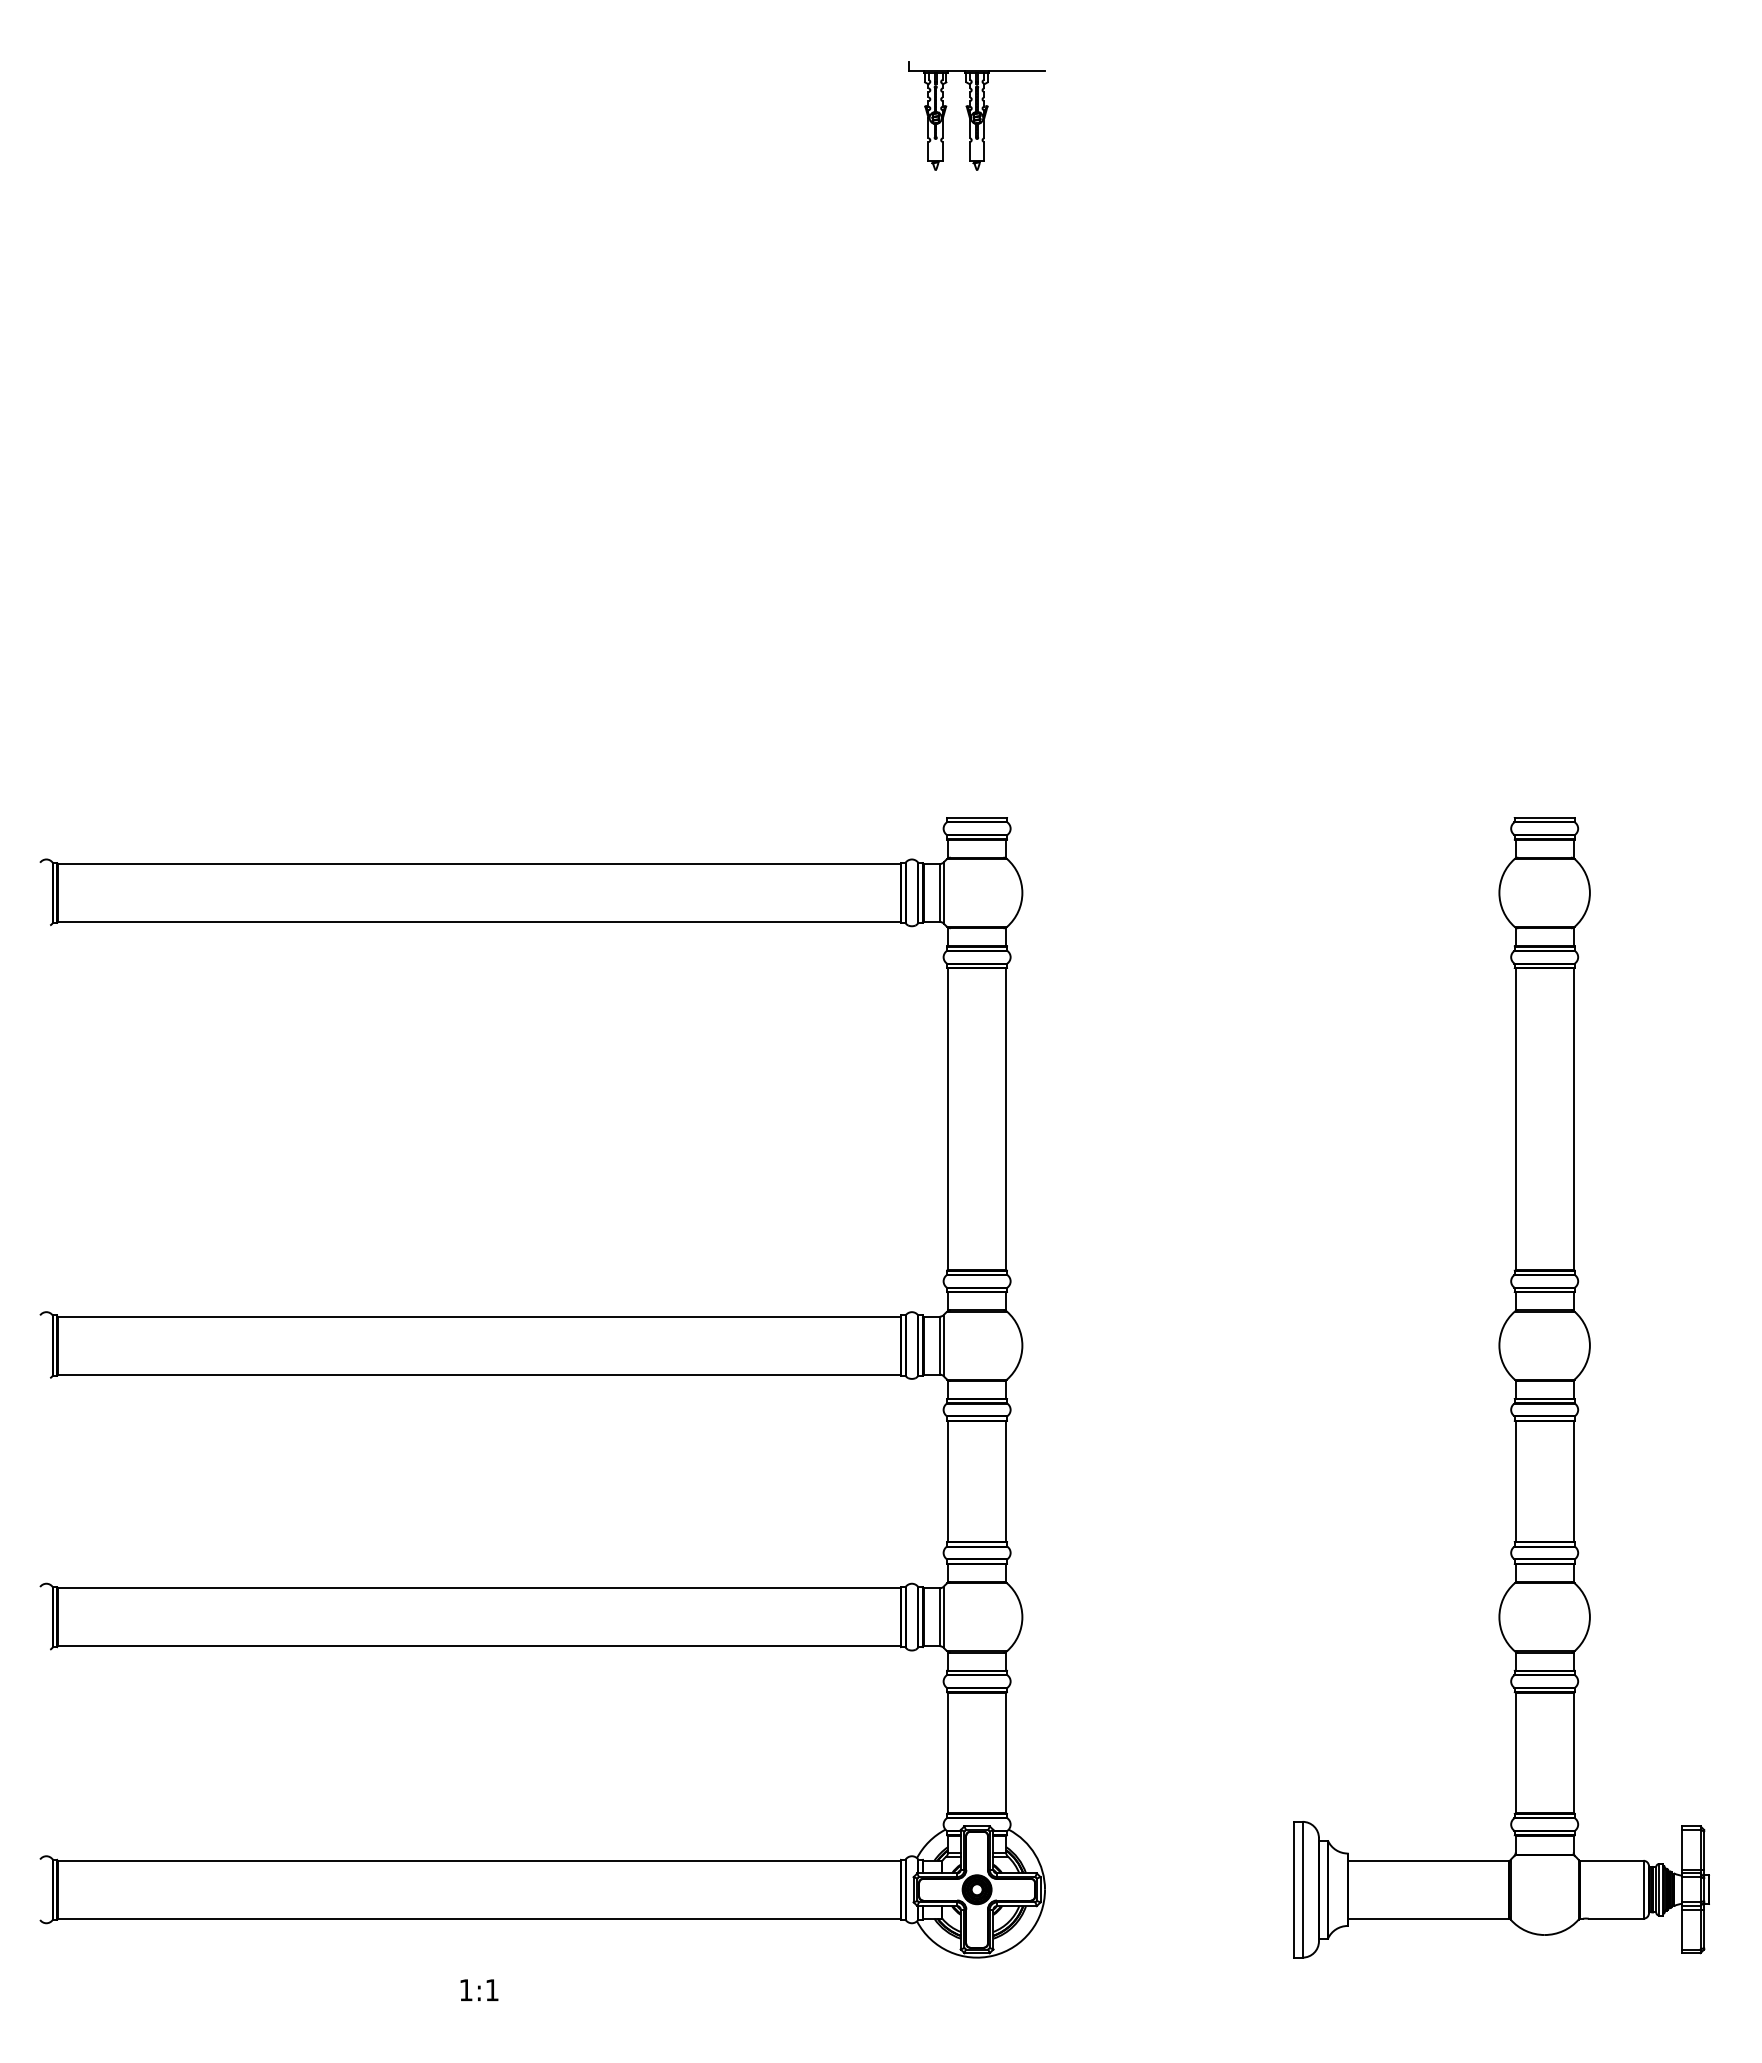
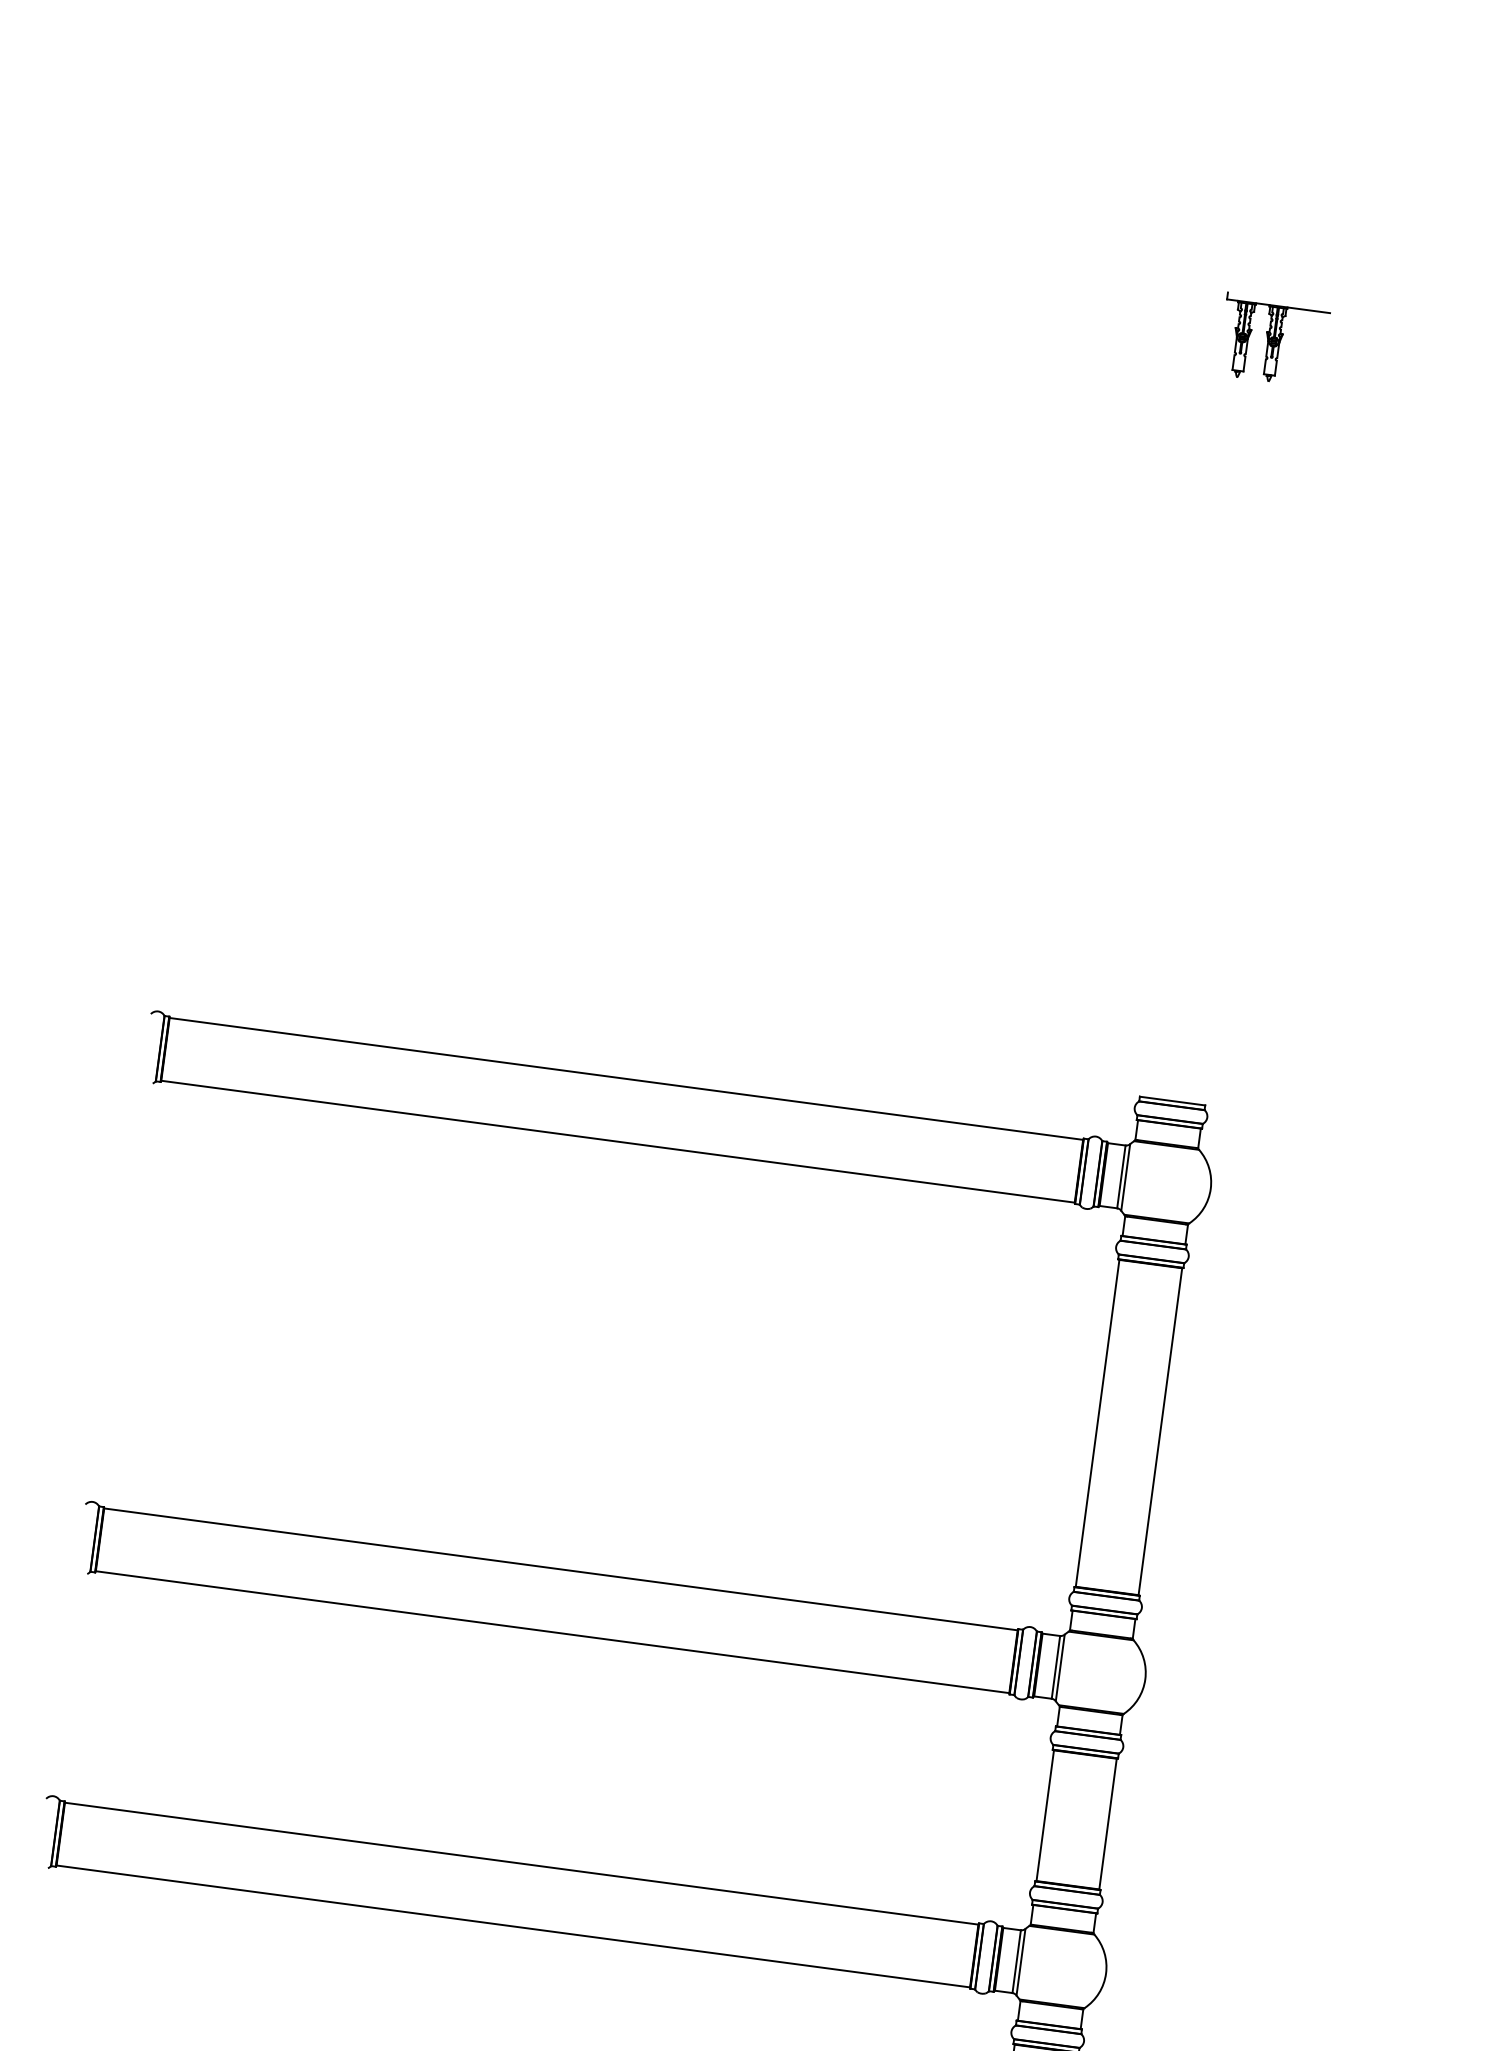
part: (976, 115) -> (1273, 339), size x0.7

